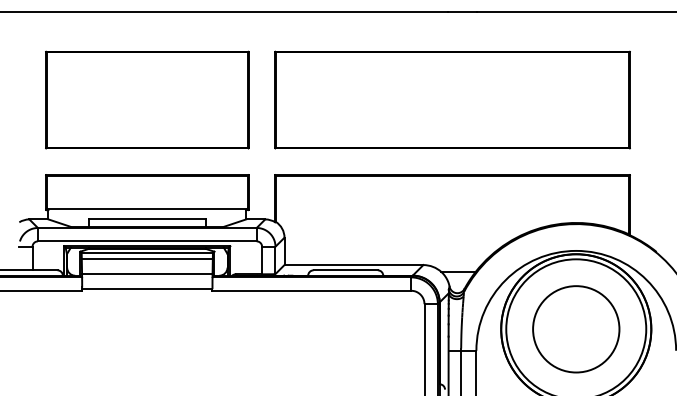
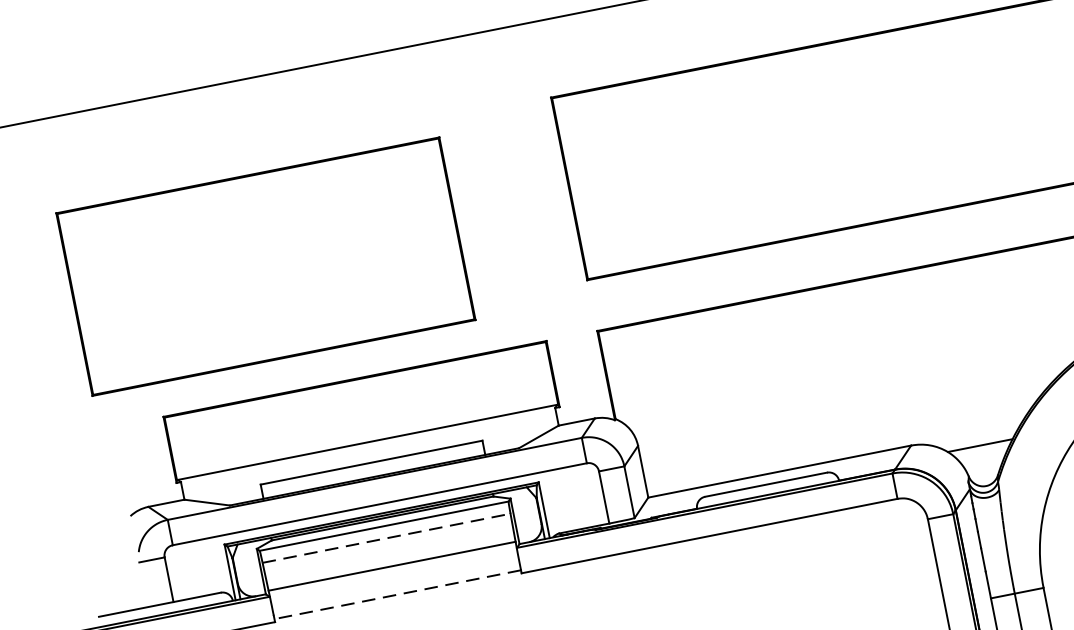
part: (147, 99) -> (266, 265), moved
line: (147, 259) -> (386, 538), solid -> dashed
line: (146, 289) -> (396, 595), solid -> dashed

